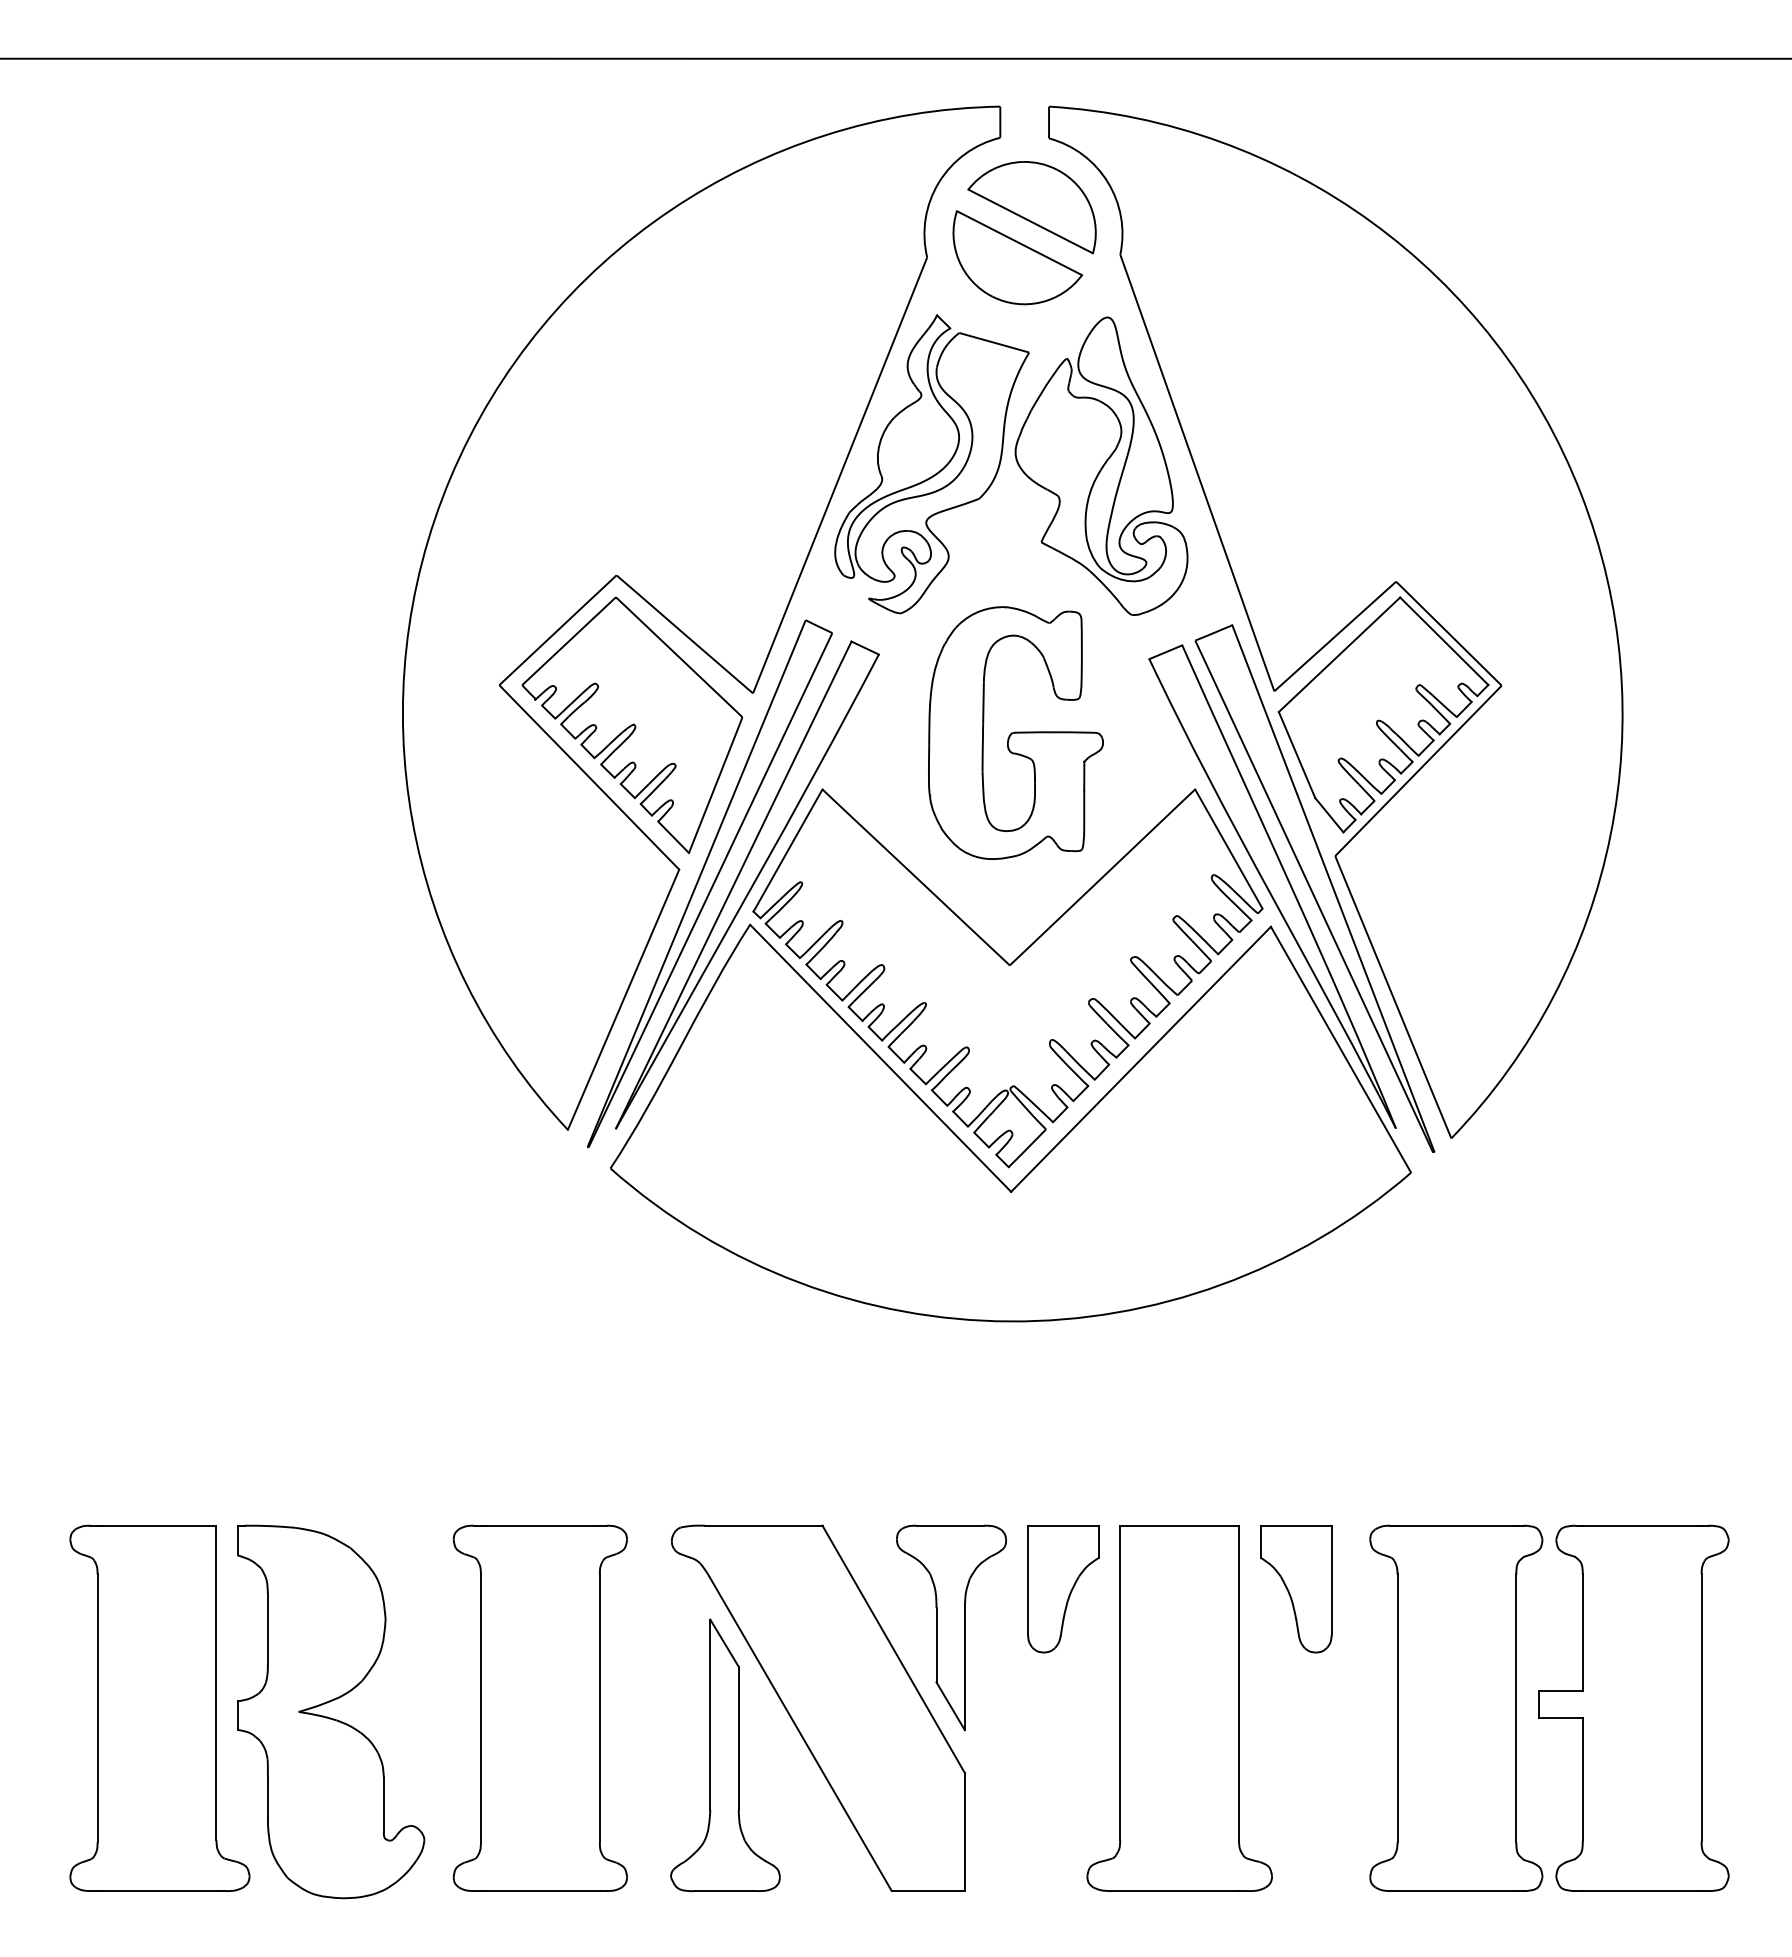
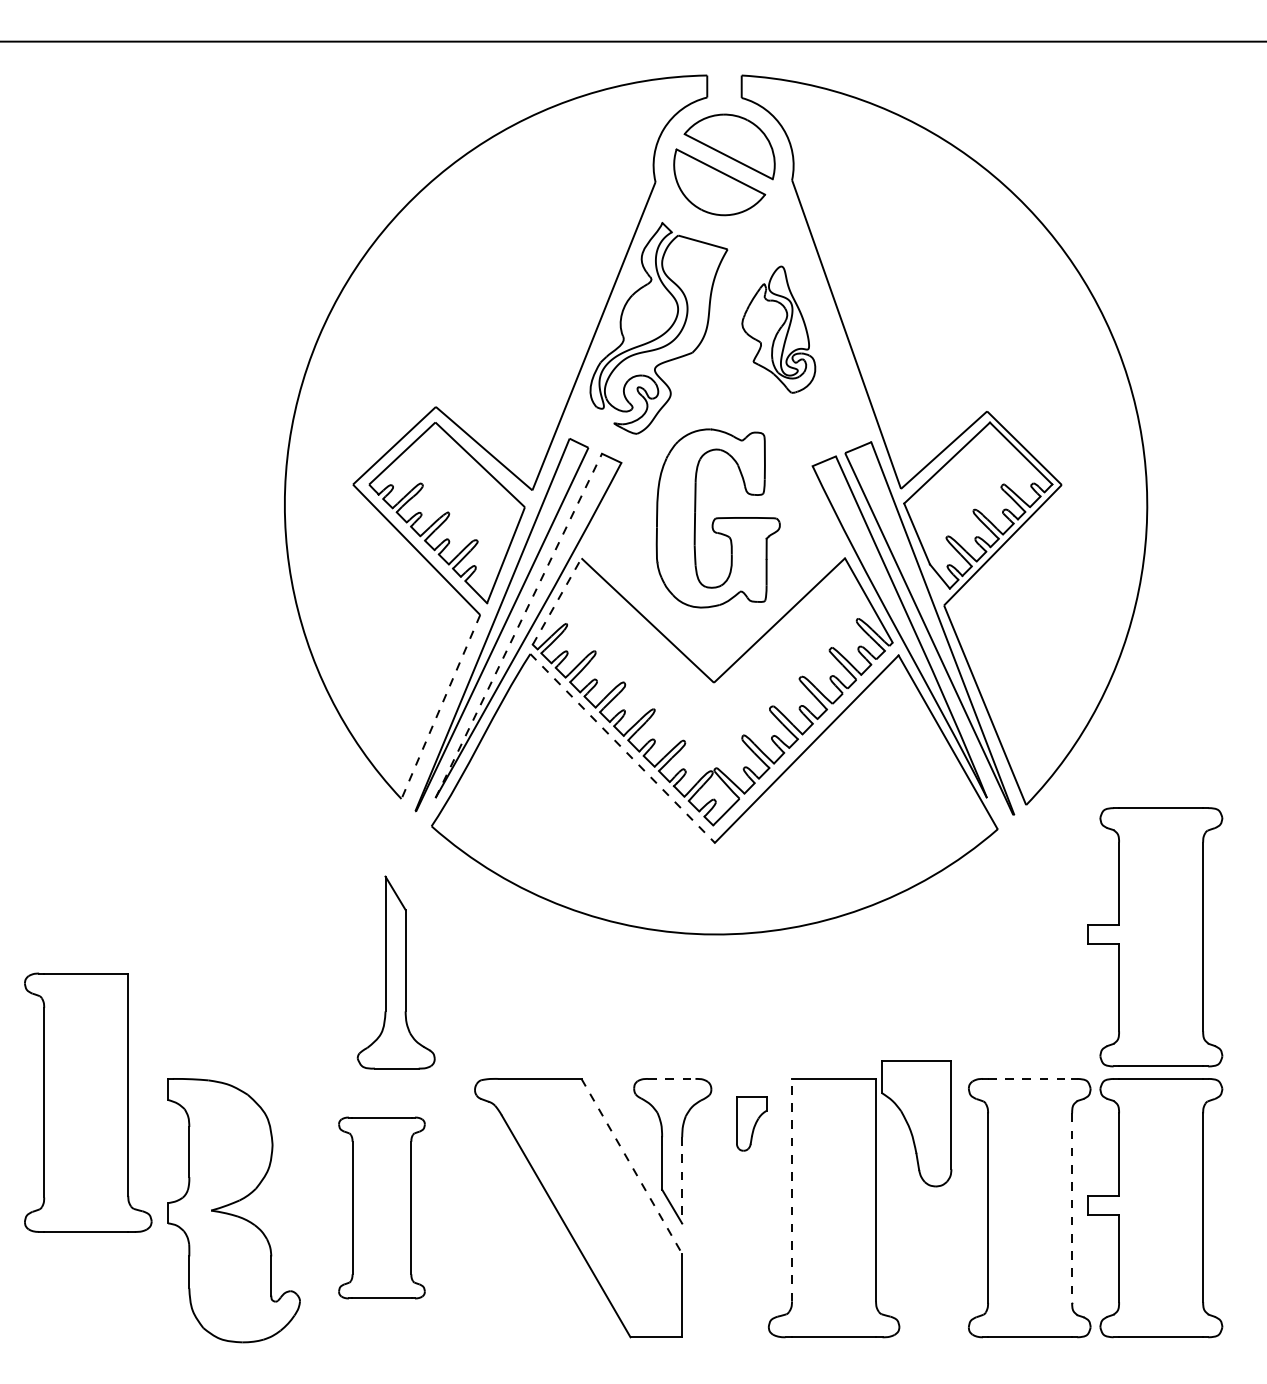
part: (1101, 465) -> (778, 329), size x0.6
line: (788, 850) -> (557, 601), solid -> dashed
line: (733, 884) -> (518, 625), solid -> dashed
line: (623, 1000) -> (440, 707), solid -> dashed
line: (880, 1058) -> (622, 748), solid -> dashed
part: (1633, 1324) -> (1154, 936), added
line: (950, 1525) -> (672, 1078), solid -> dashed
line: (1456, 1525) -> (1029, 1078), solid -> dashed
part: (1063, 1589) -> (751, 1124), size x0.6
part: (1296, 1589) -> (916, 1124), size x1.4
line: (893, 1649) -> (631, 1166), solid -> dashed
line: (964, 1669) -> (681, 1180), solid -> dashed
line: (1120, 1682) -> (792, 1189), solid -> dashed
part: (159, 1707) -> (87, 1102), moved
part: (539, 1707) -> (381, 1207), size x0.7
line: (1516, 1708) -> (1072, 1208), solid -> dashed
part: (725, 1755) -> (396, 972), moved

